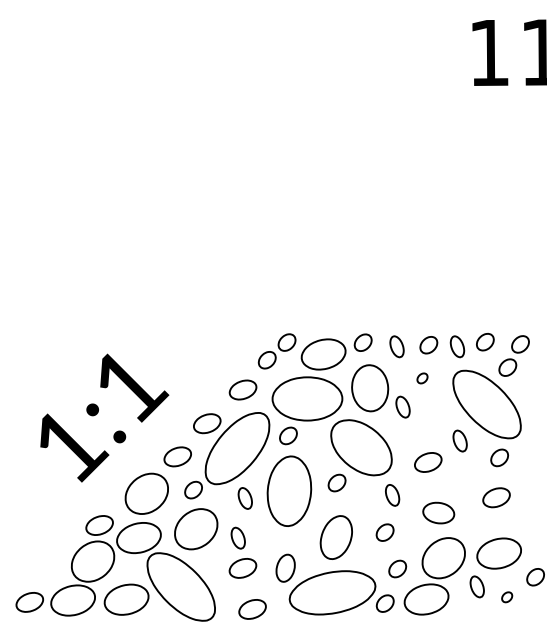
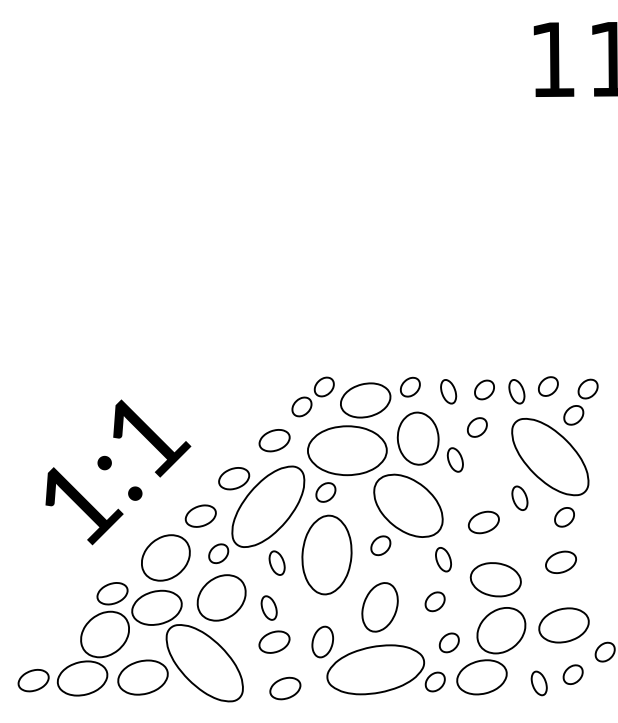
part: (422, 378) -> (477, 427), size x1.67
part: (438, 512) -> (495, 579), size x1.43
part: (476, 586) -> (538, 682), moved
part: (506, 597) -> (572, 675), size x1.67

